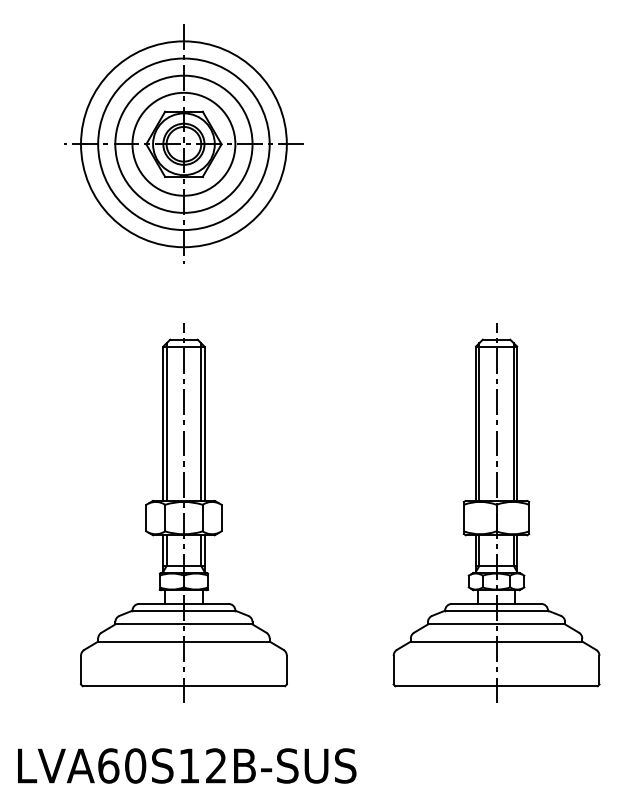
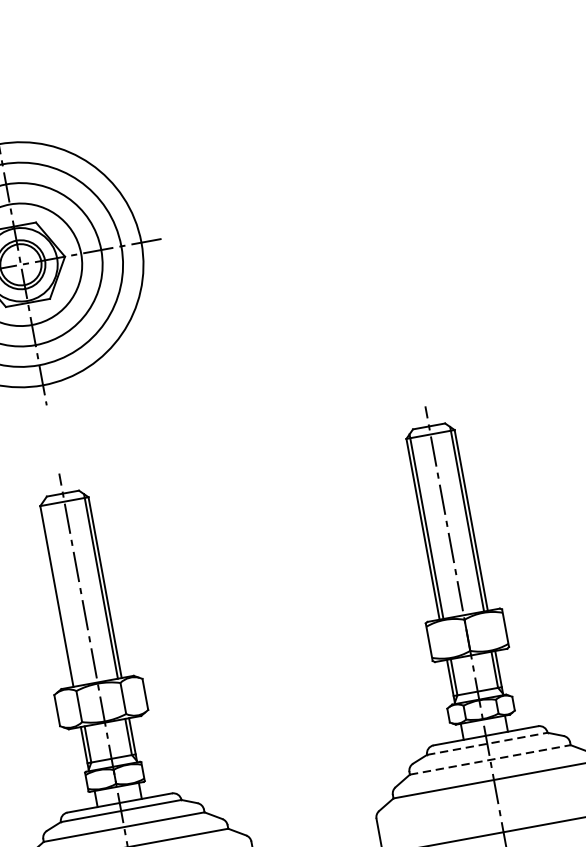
line: (166, 421) -> (60, 593), removed
line: (497, 610) -> (488, 743), solid -> dashed
line: (496, 624) -> (490, 759), solid -> dashed

